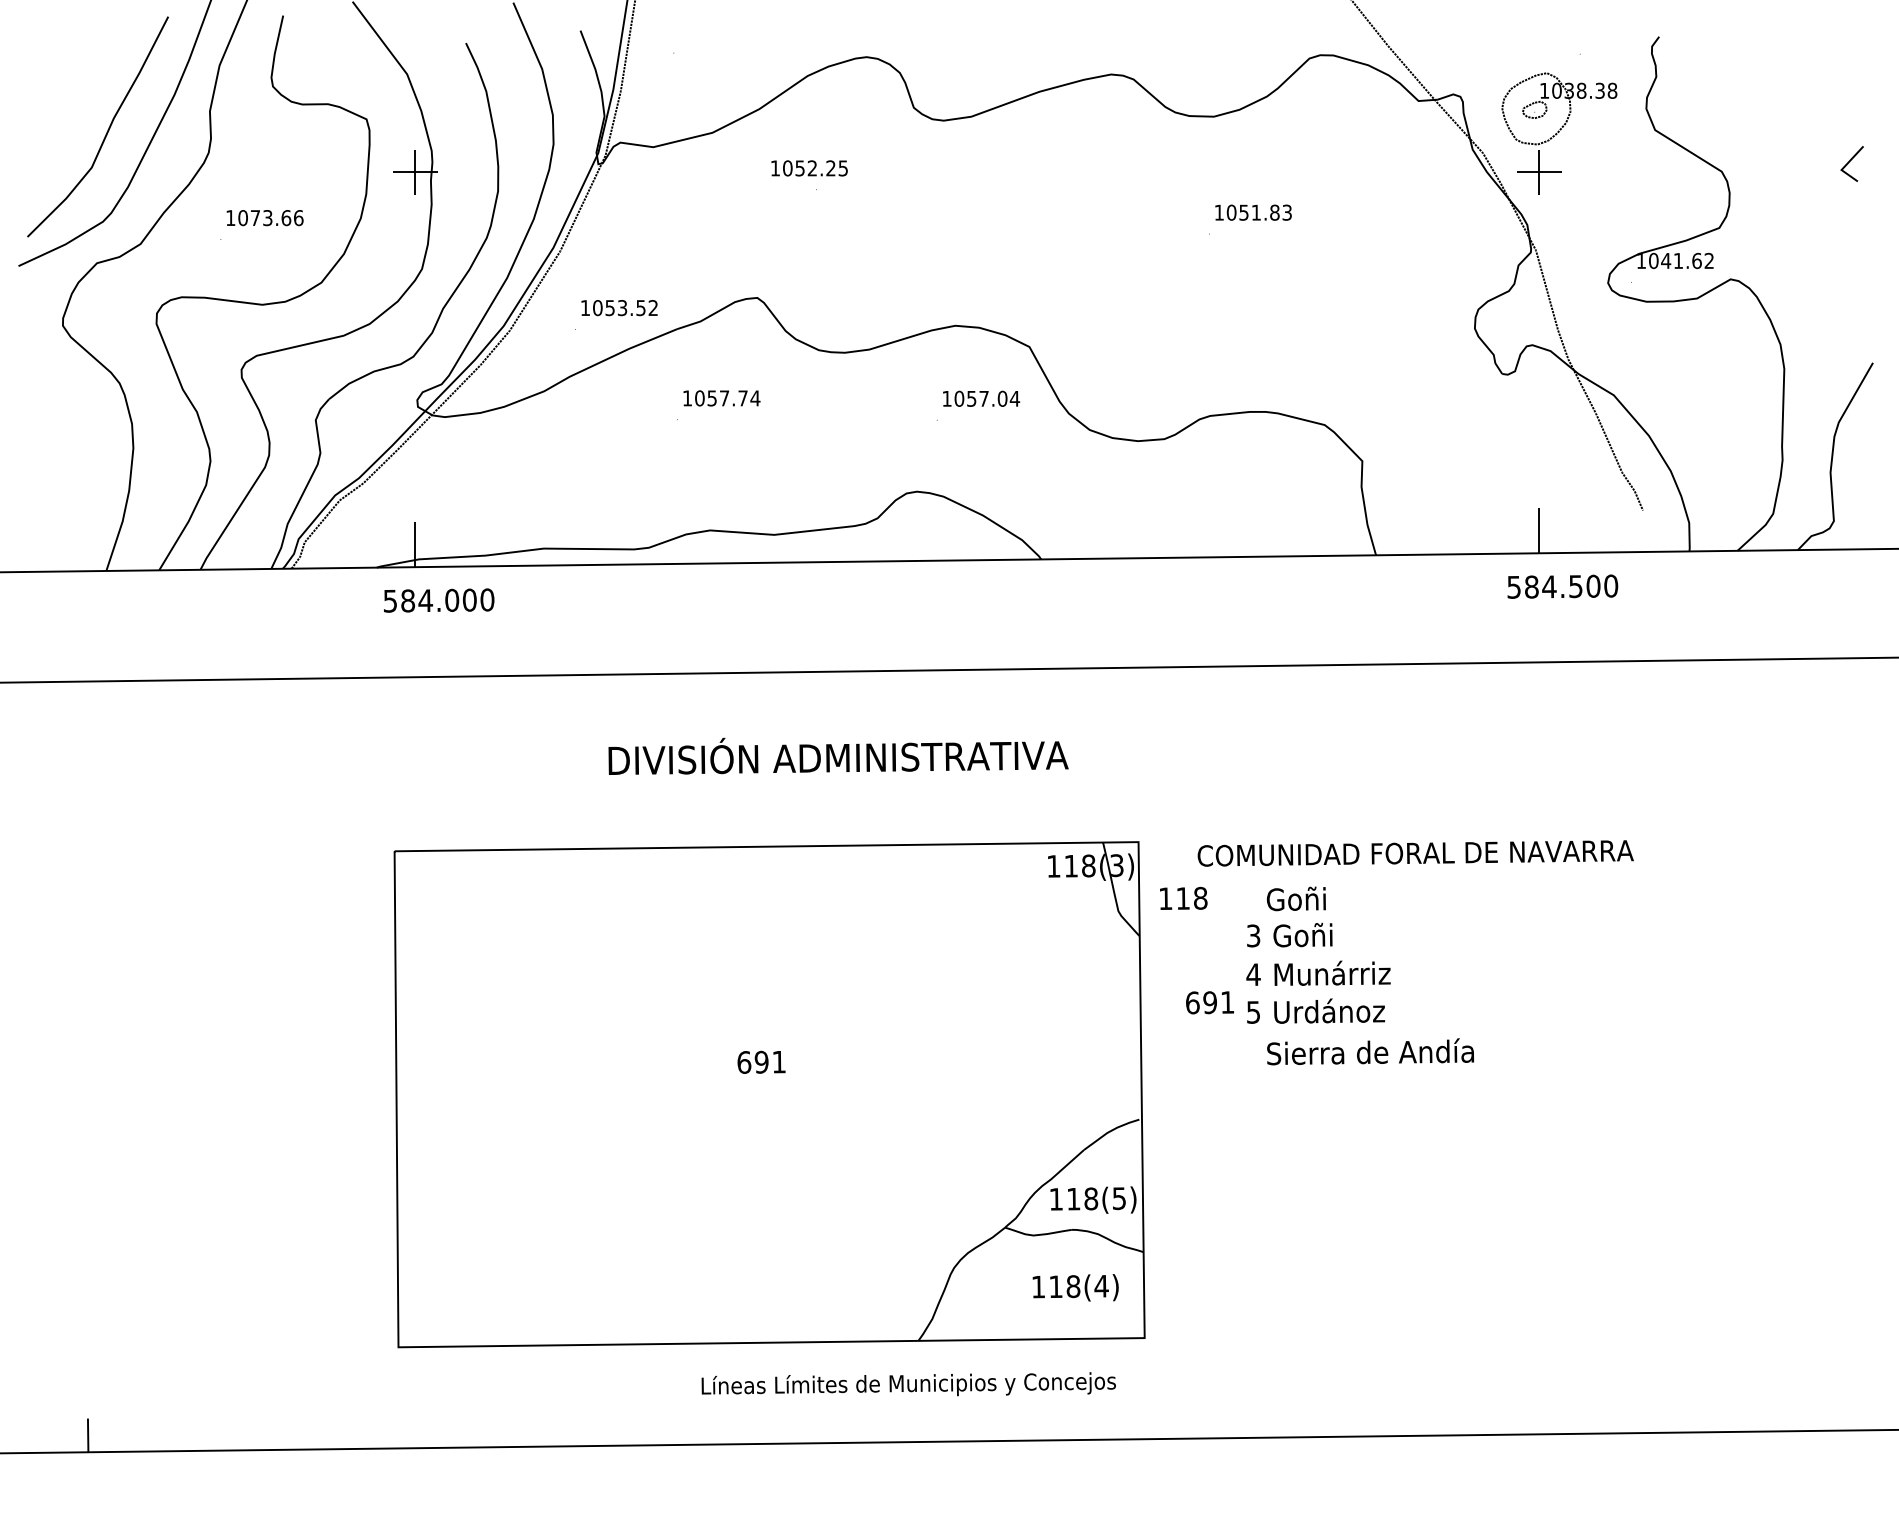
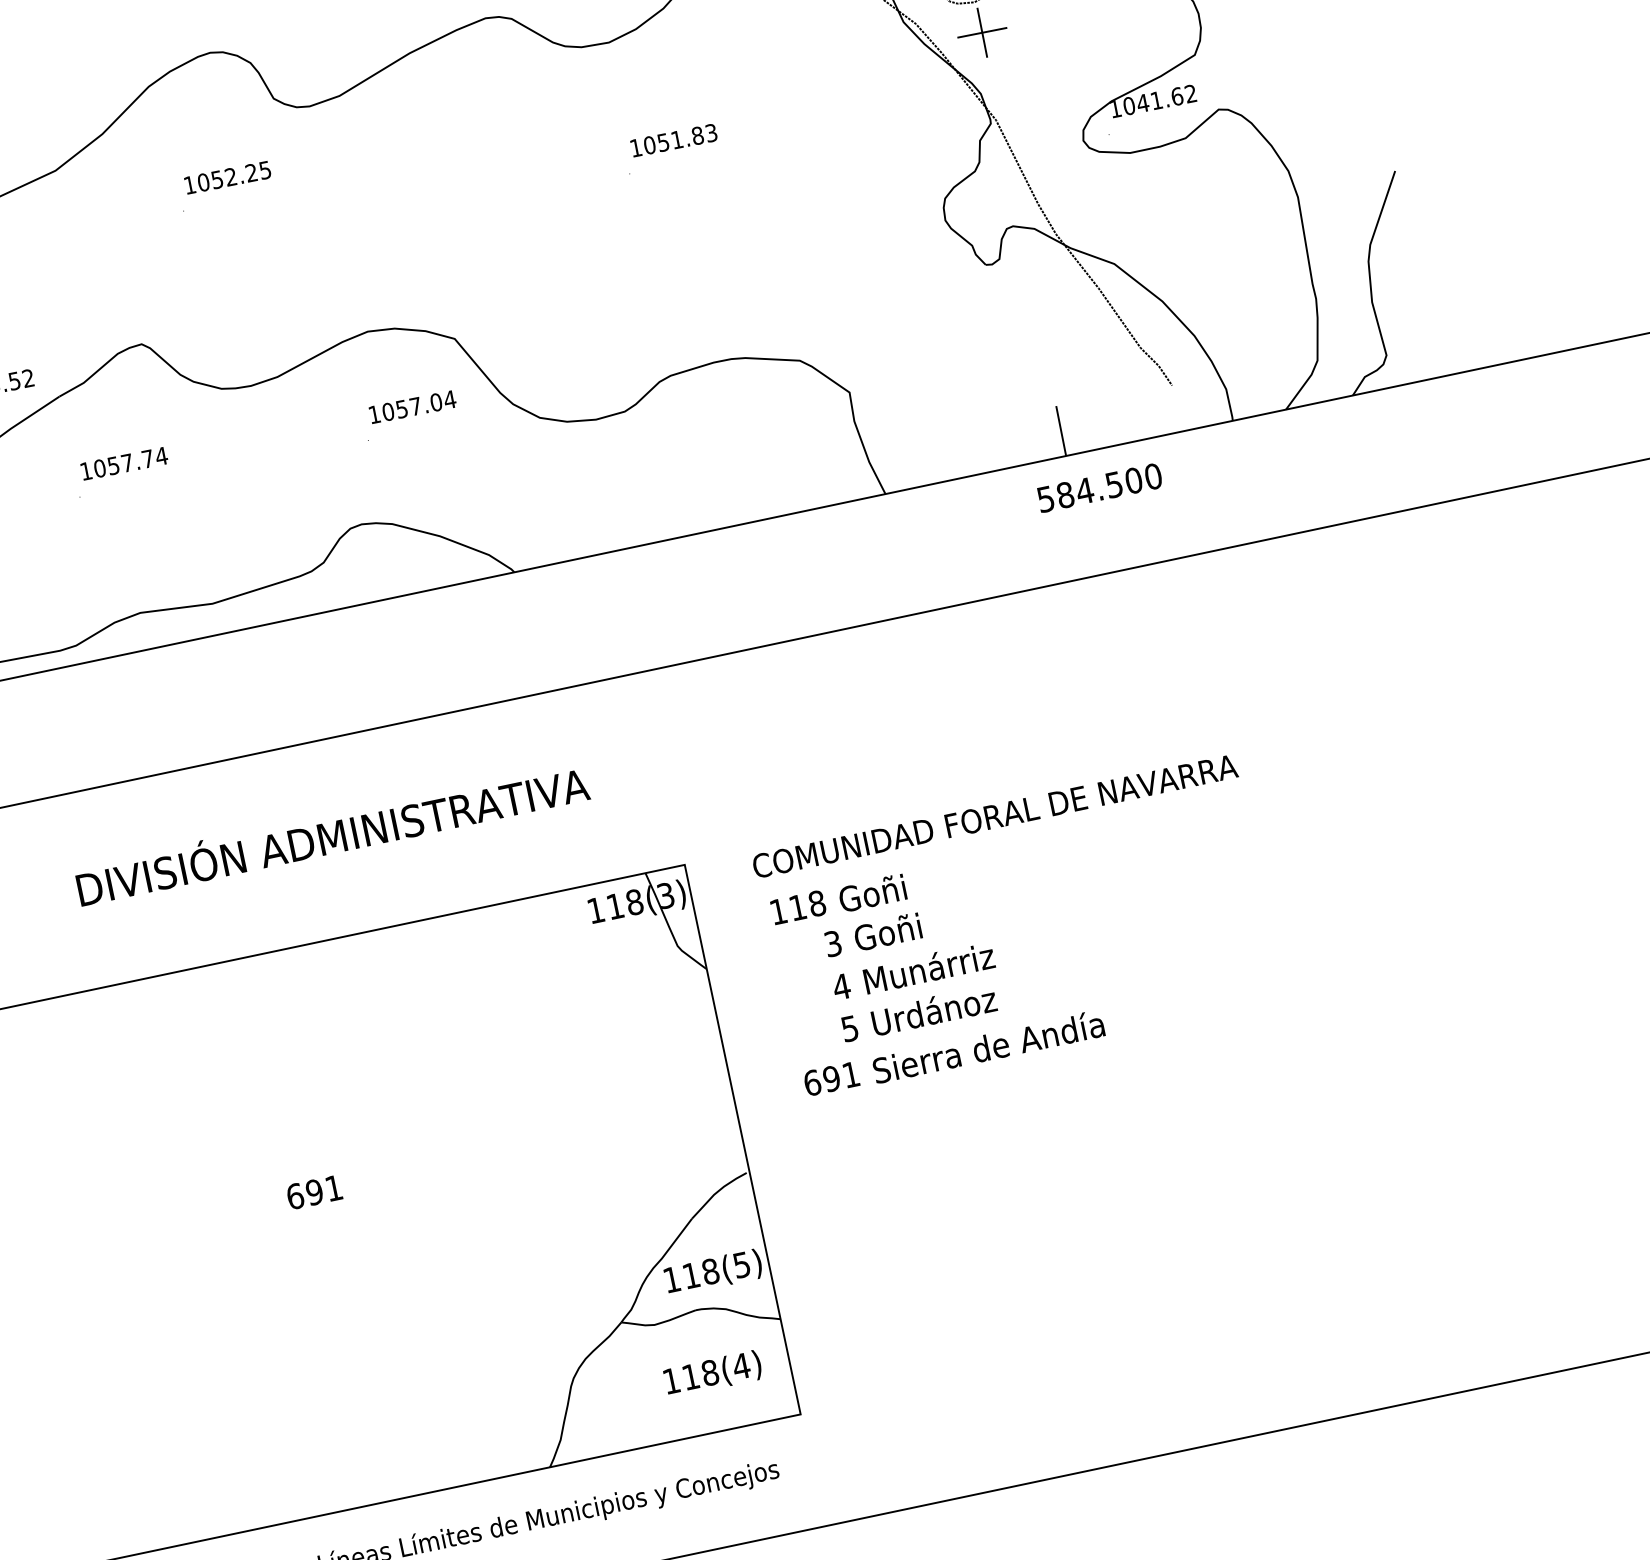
text: (809, 168) -> (227, 177), moved
text: (1183, 897) -> (797, 906), moved
text: (1209, 1002) -> (830, 1078), moved

